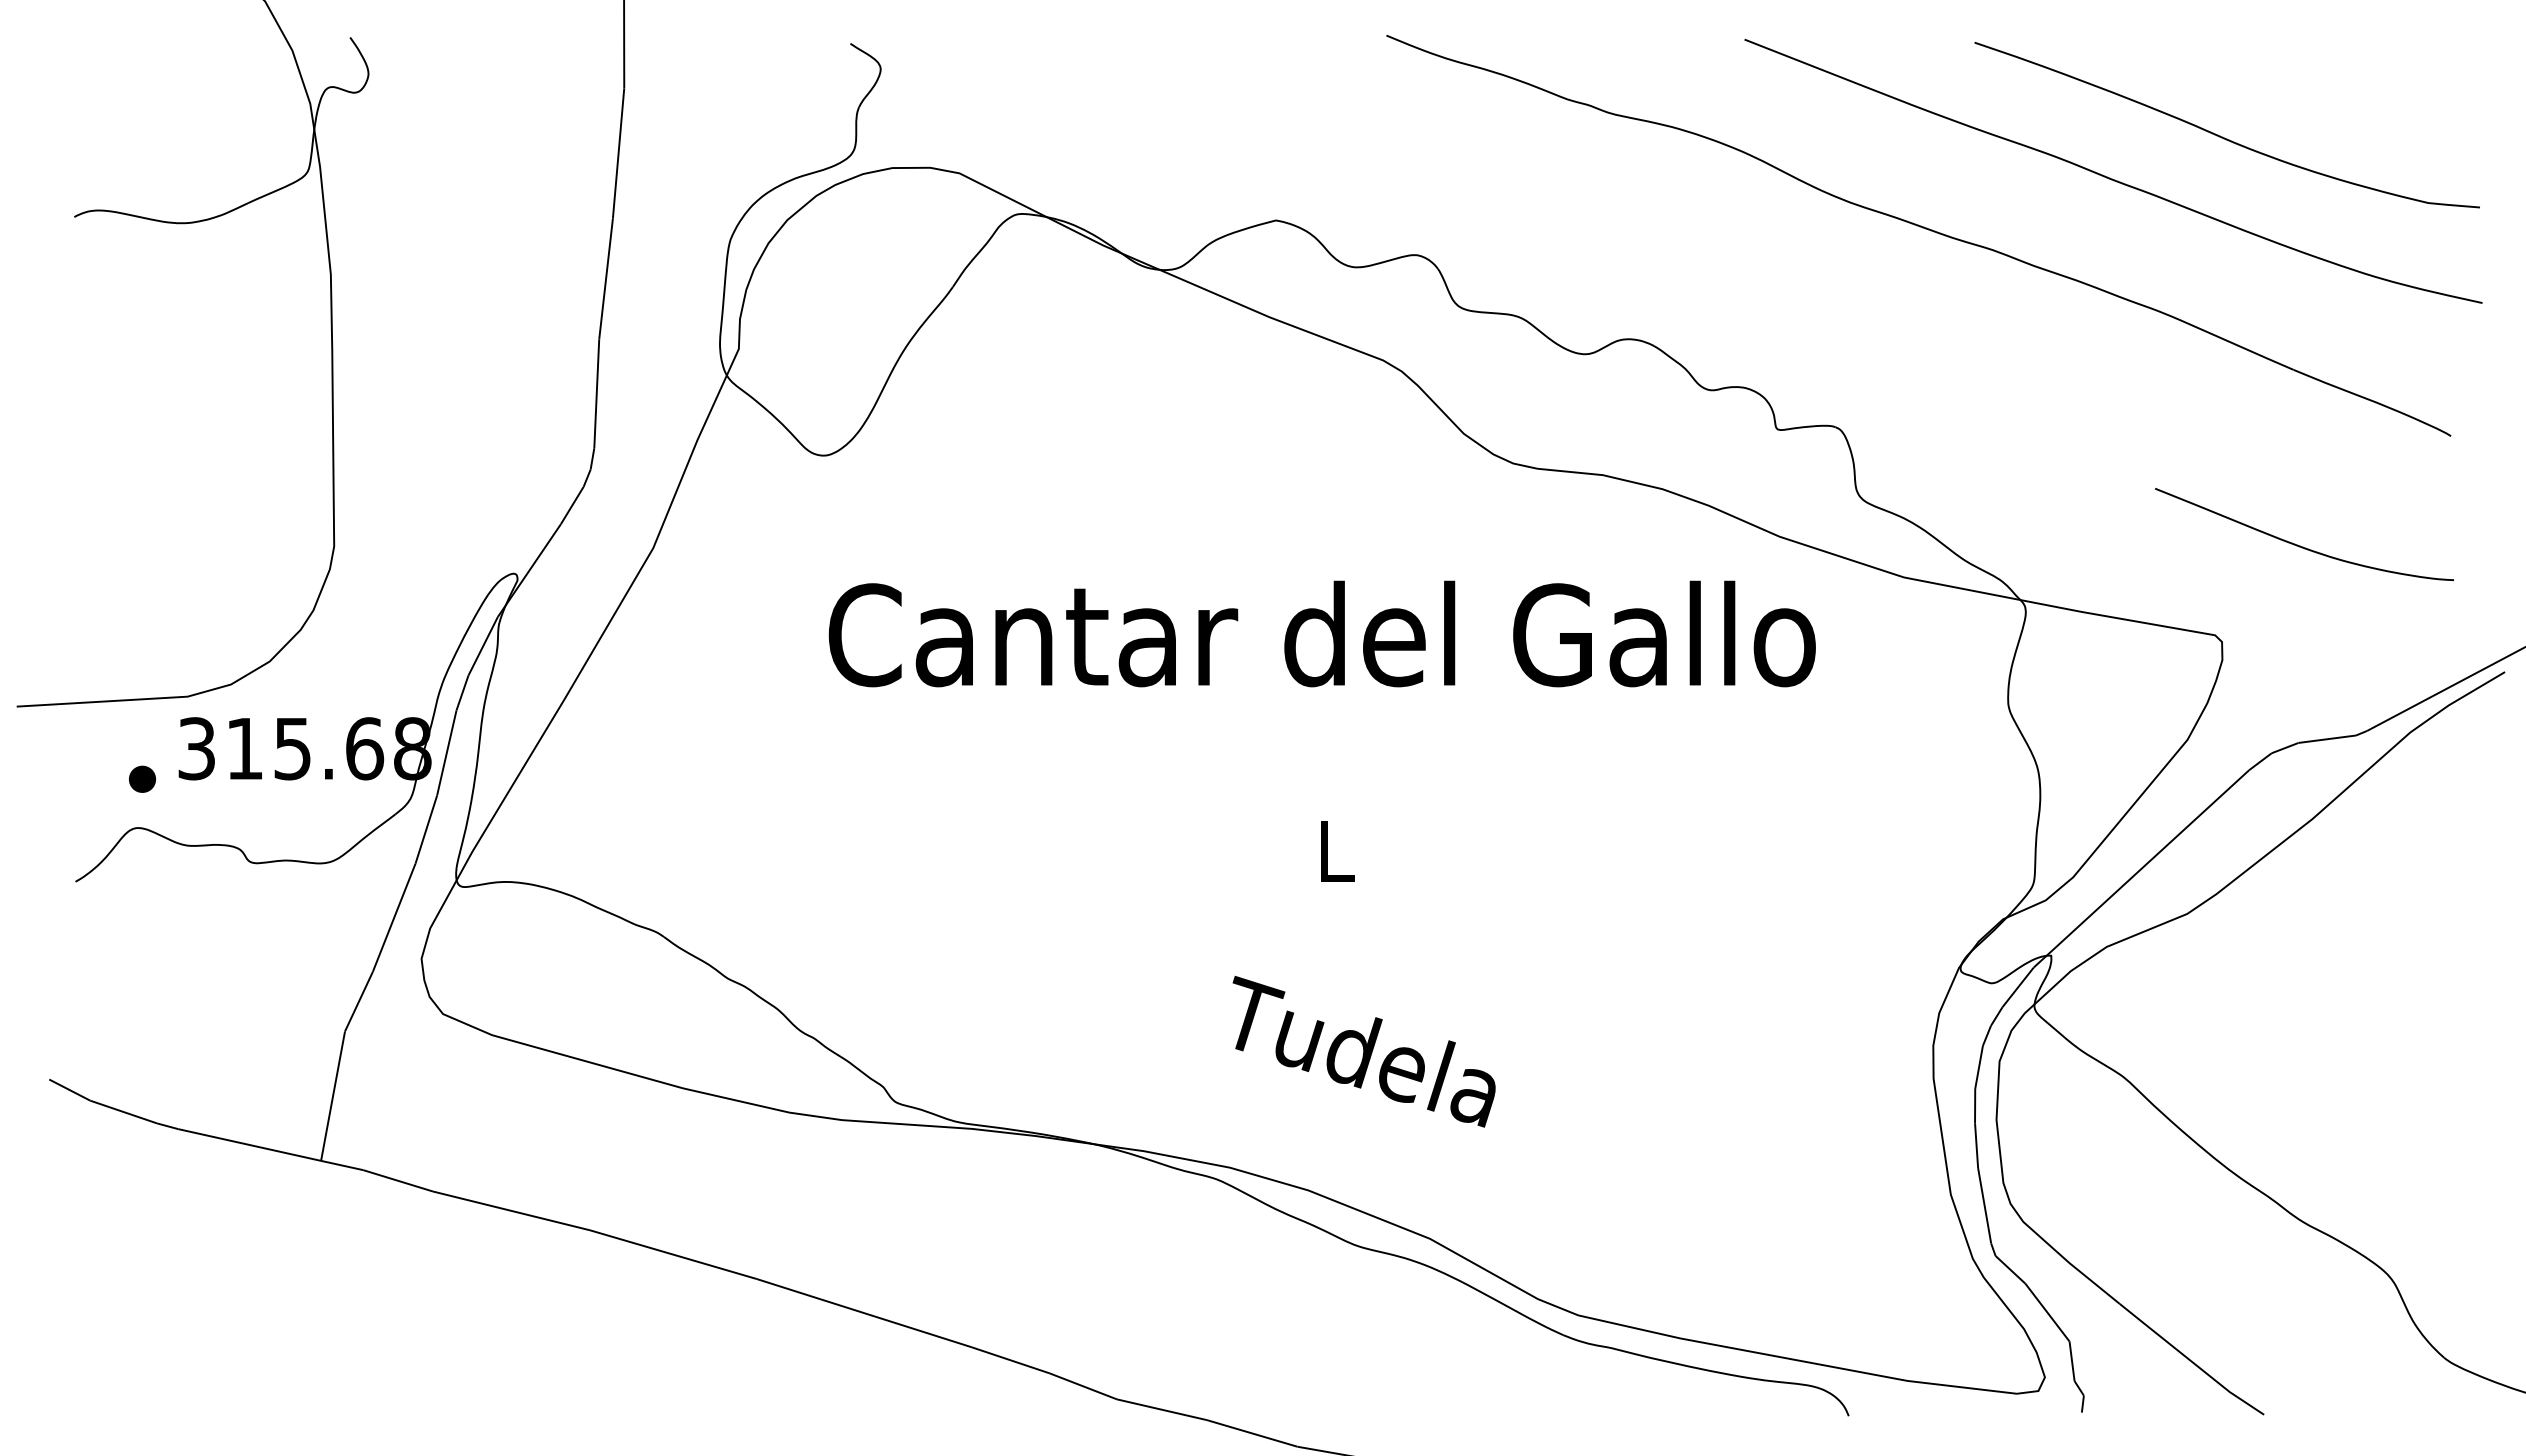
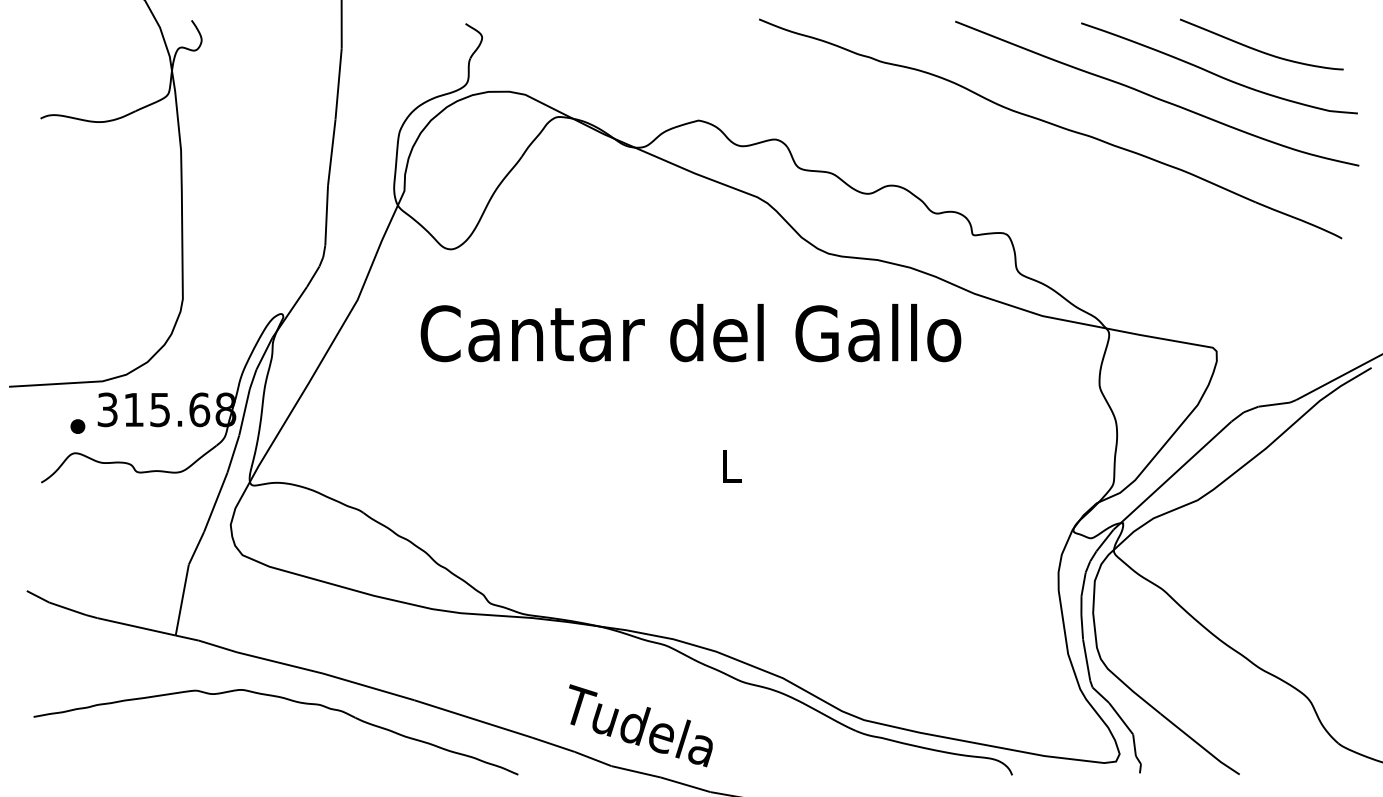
curve: (2298, 543) -> (1258, 49), moved
text: (1321, 634) -> (690, 333), moved
text: (1363, 1051) -> (640, 725), moved
part: (525, 1279) -> (287, 700), added

